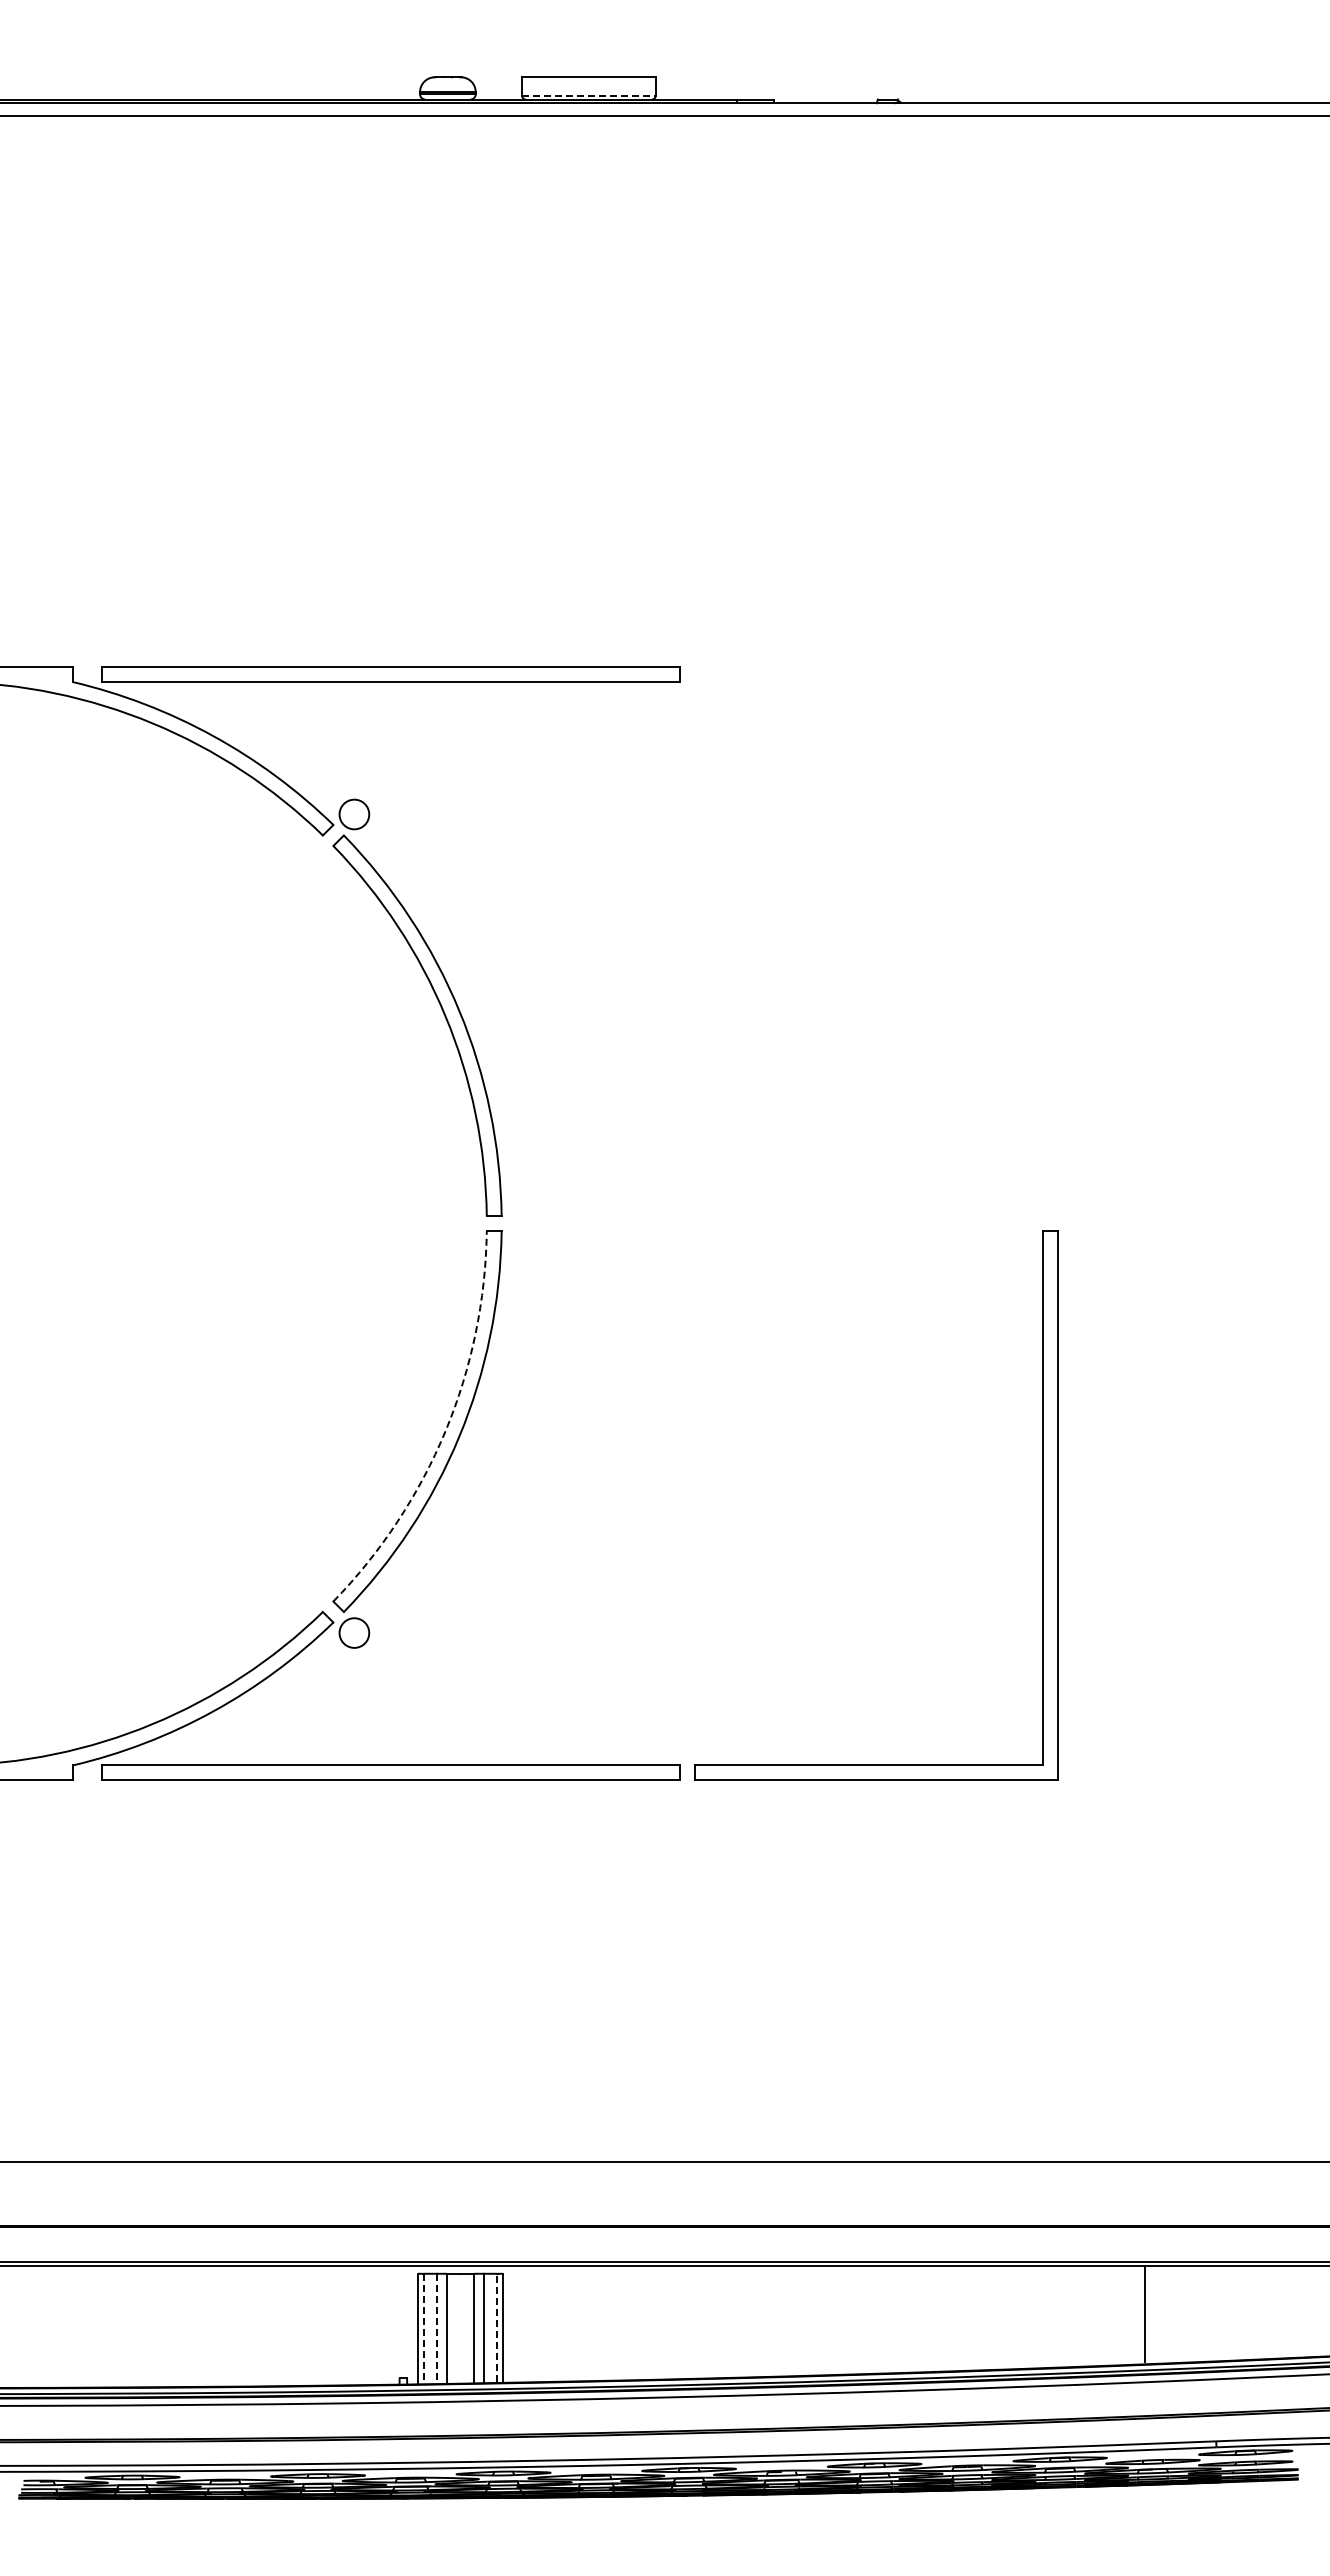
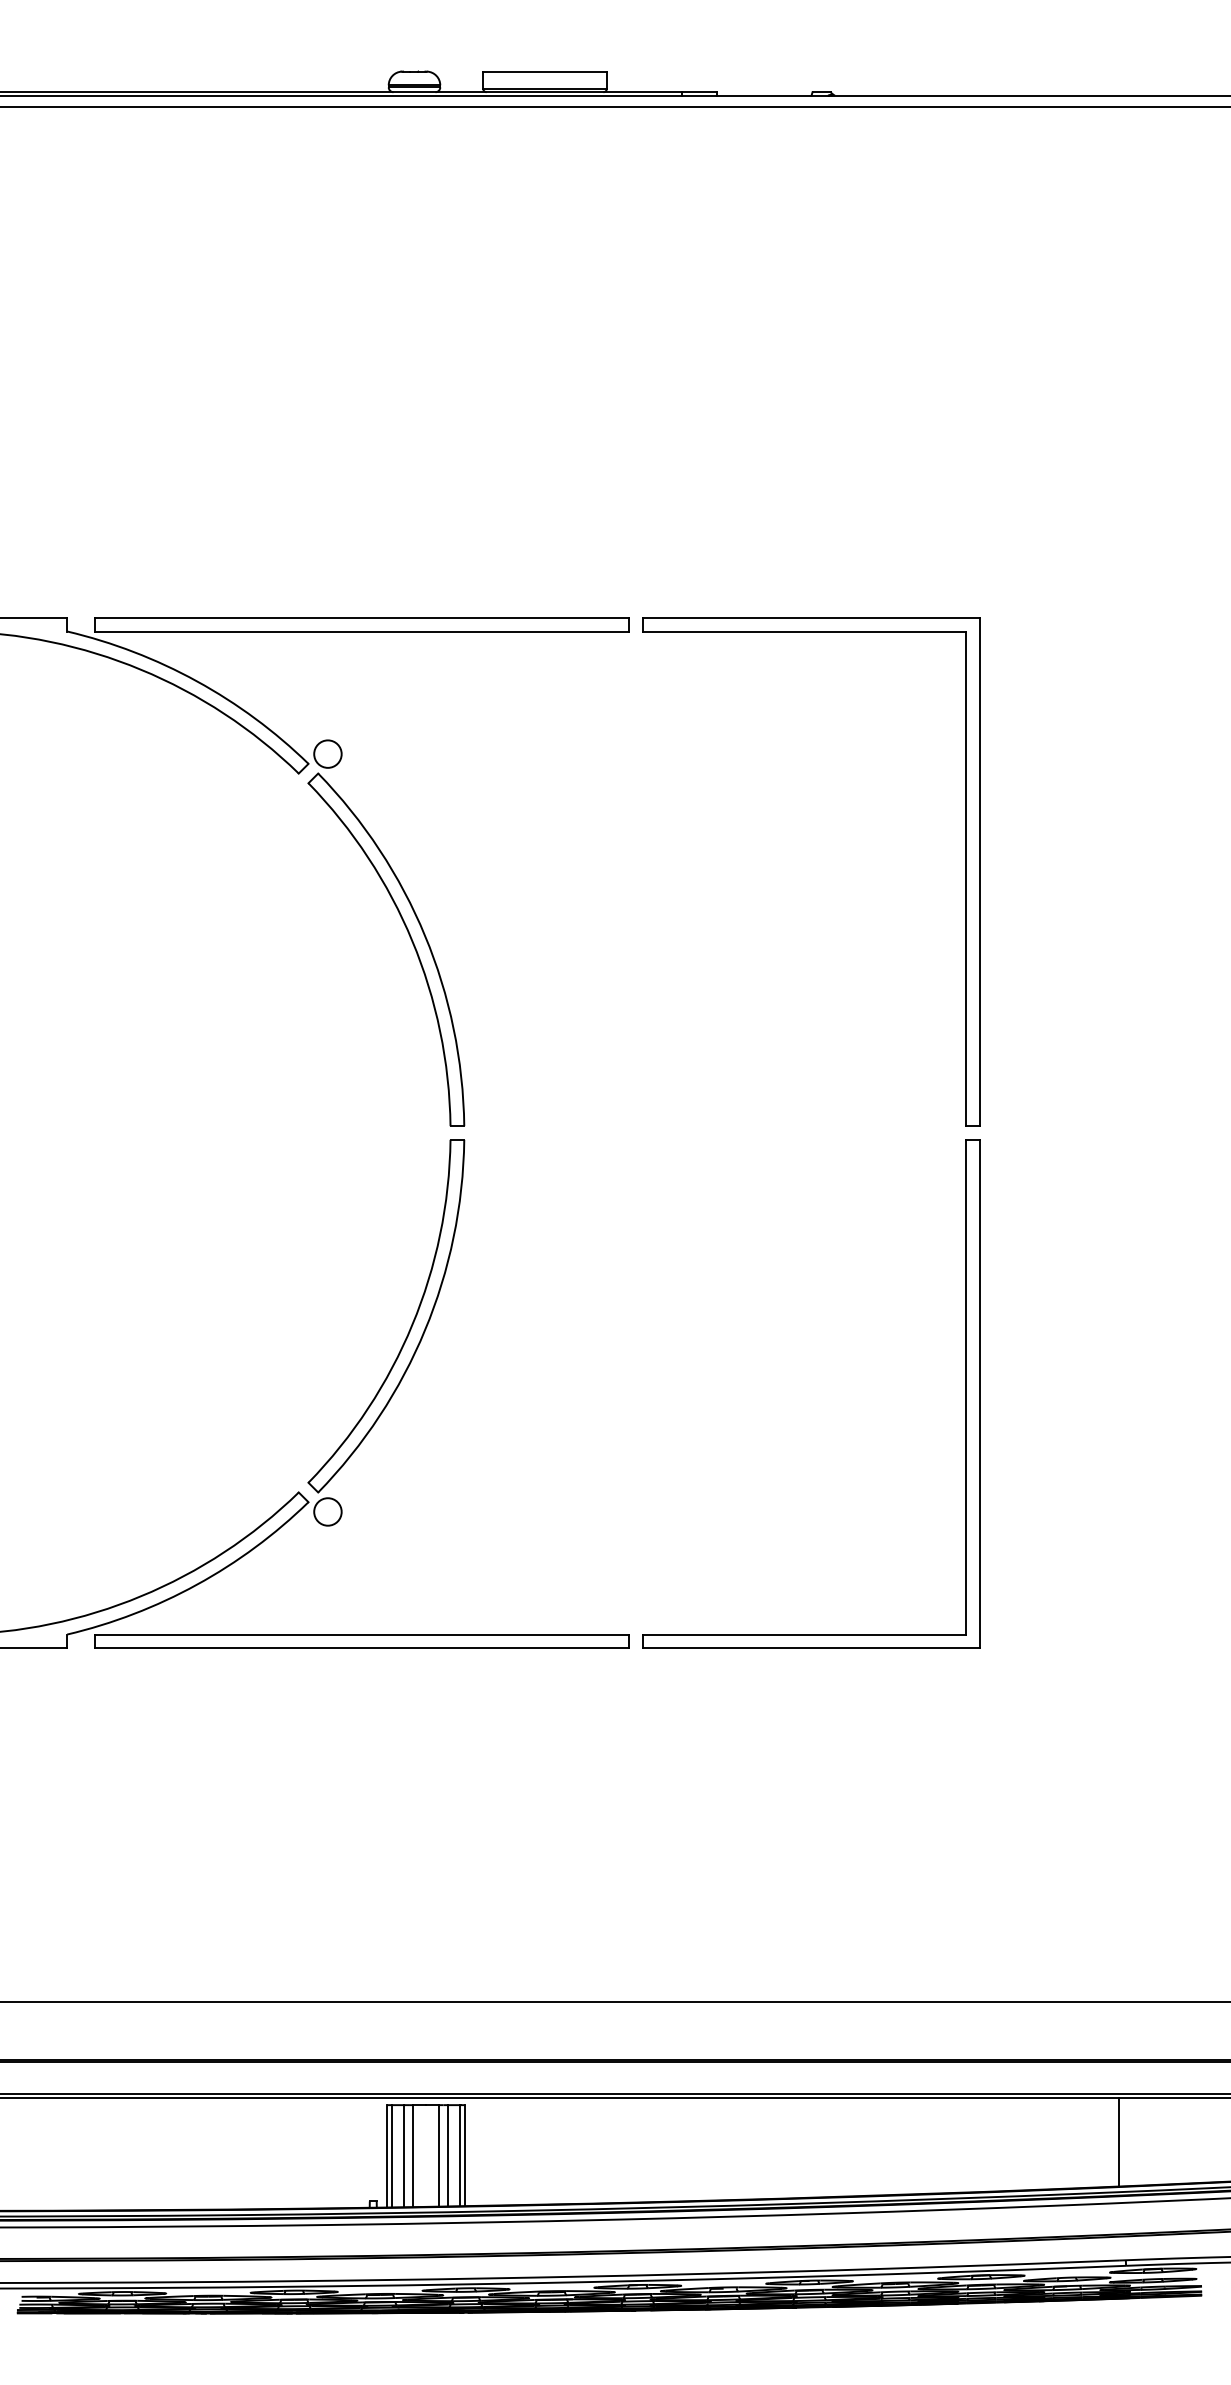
line: (588, 95) -> (544, 88), dashed -> solid
part: (1042, 941) -> (964, 871), added
arc: (445, 1431) -> (412, 1325), dashed -> solid
line: (1144, 2313) -> (1118, 2141), moved
line: (497, 2327) -> (460, 2154), dashed -> solid
line: (436, 2328) -> (403, 2155), dashed -> solid
line: (423, 2329) -> (391, 2156), dashed -> solid

